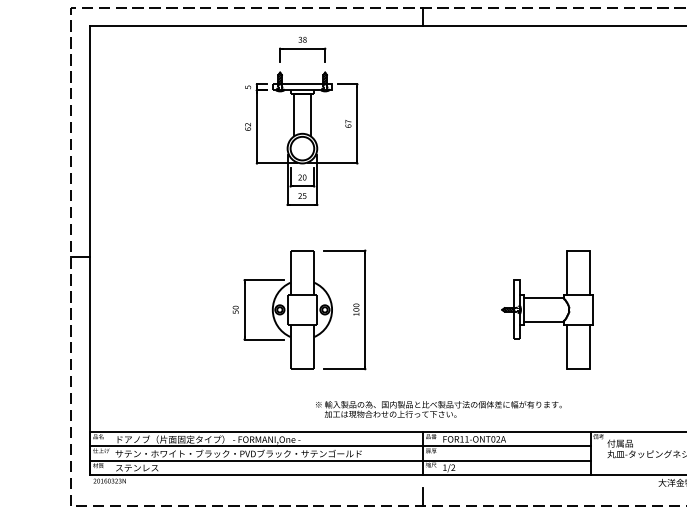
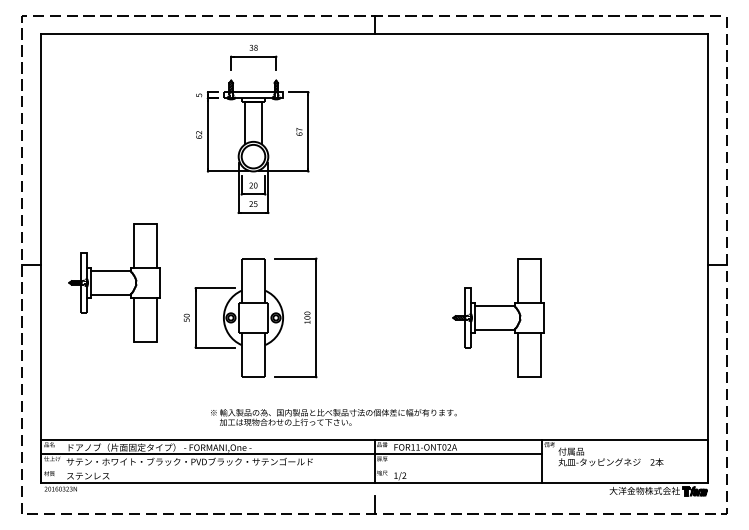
part: (163, 274) -> (114, 282), added
text: (438, 409) -> (333, 417), moved
line: (339, 460) -> (290, 468), removed

